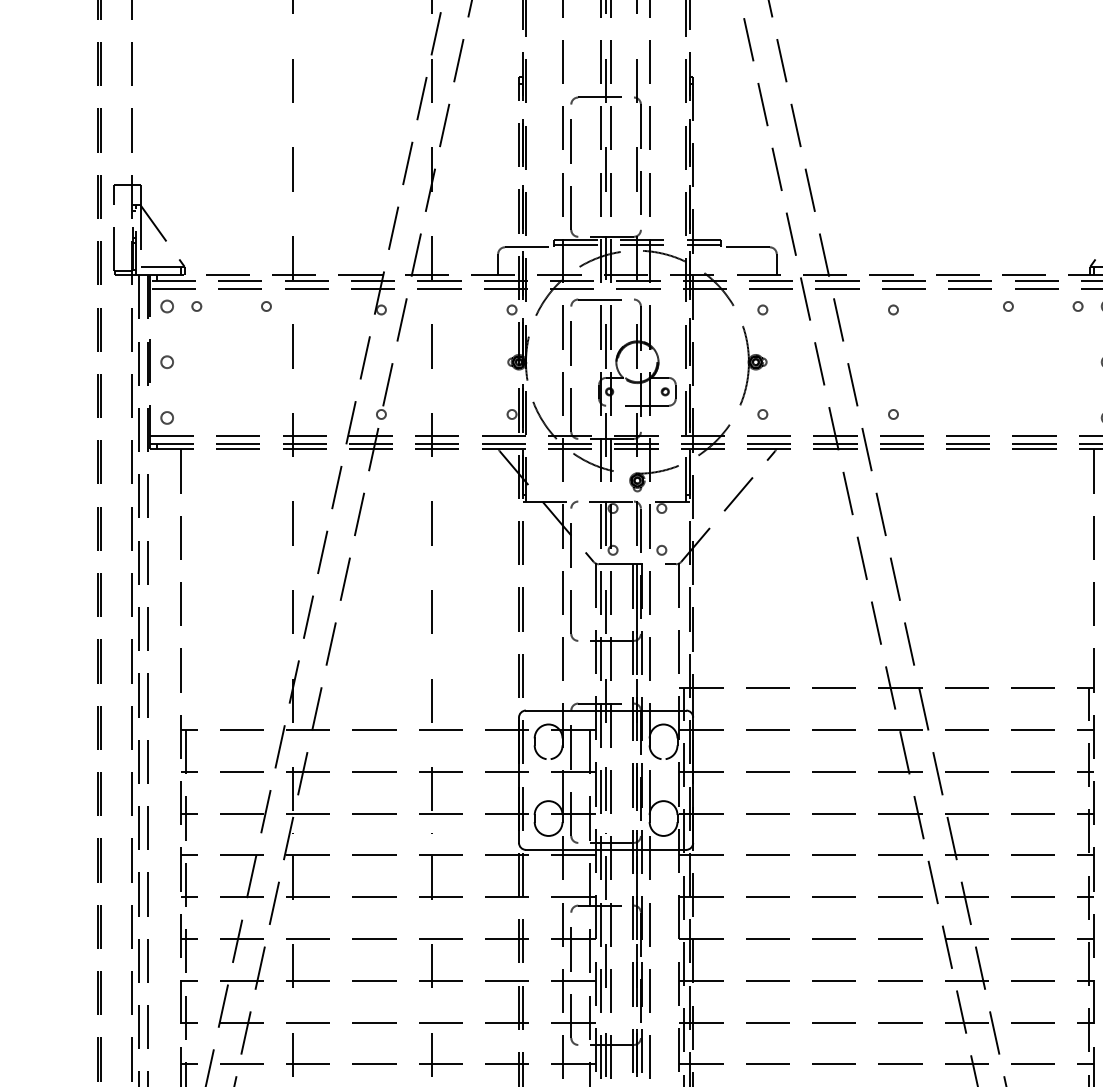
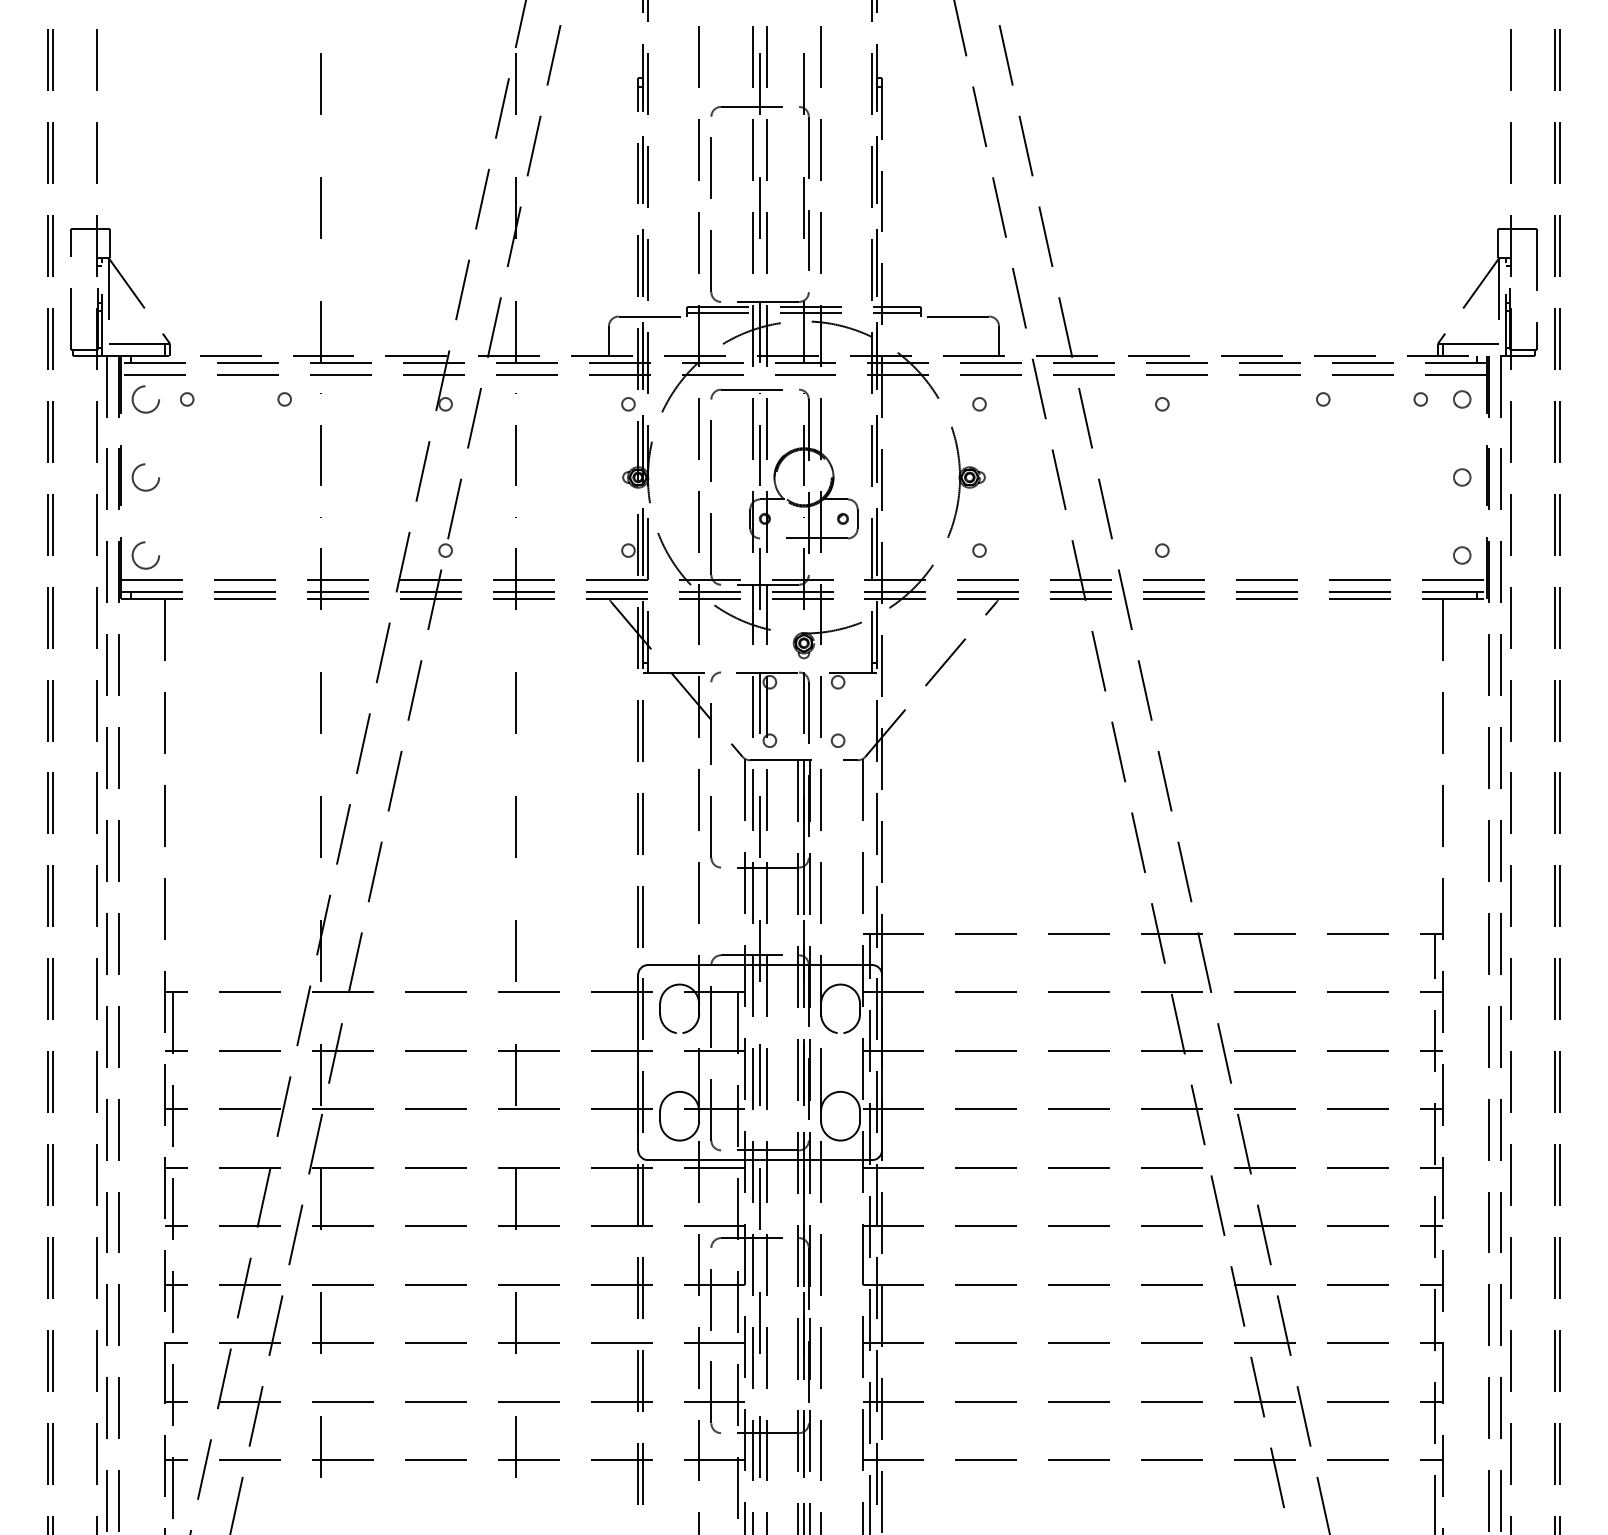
circle: (167, 306) -> (145, 399), size x1.6
circle: (167, 362) -> (145, 477), size x1.6
circle: (167, 417) -> (145, 555), size x1.6

